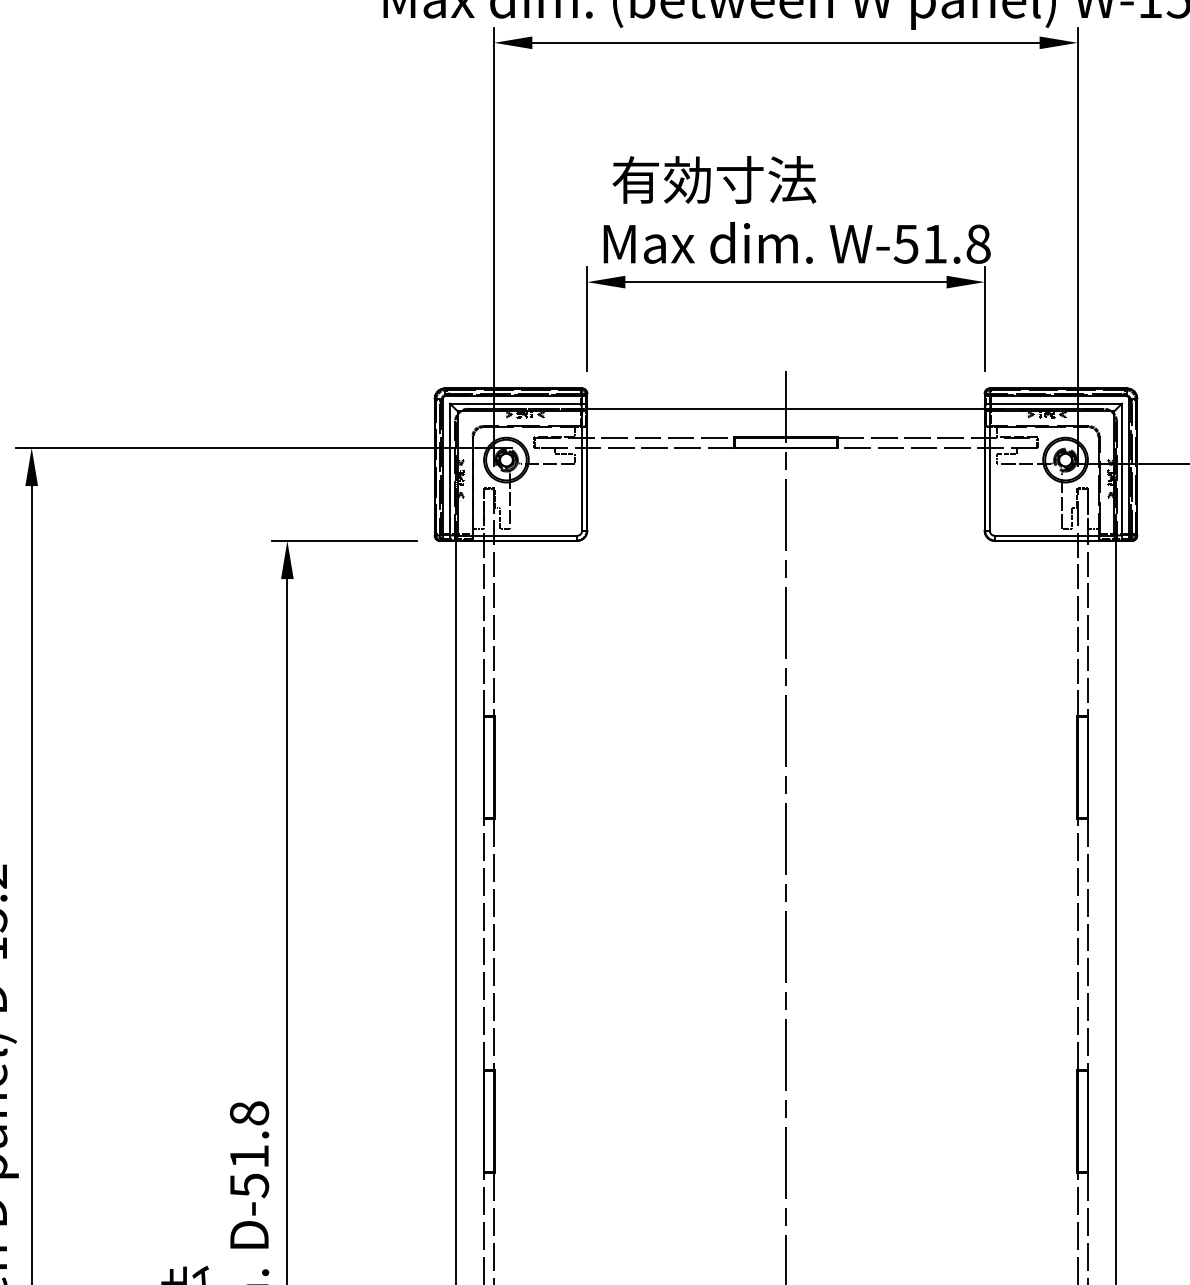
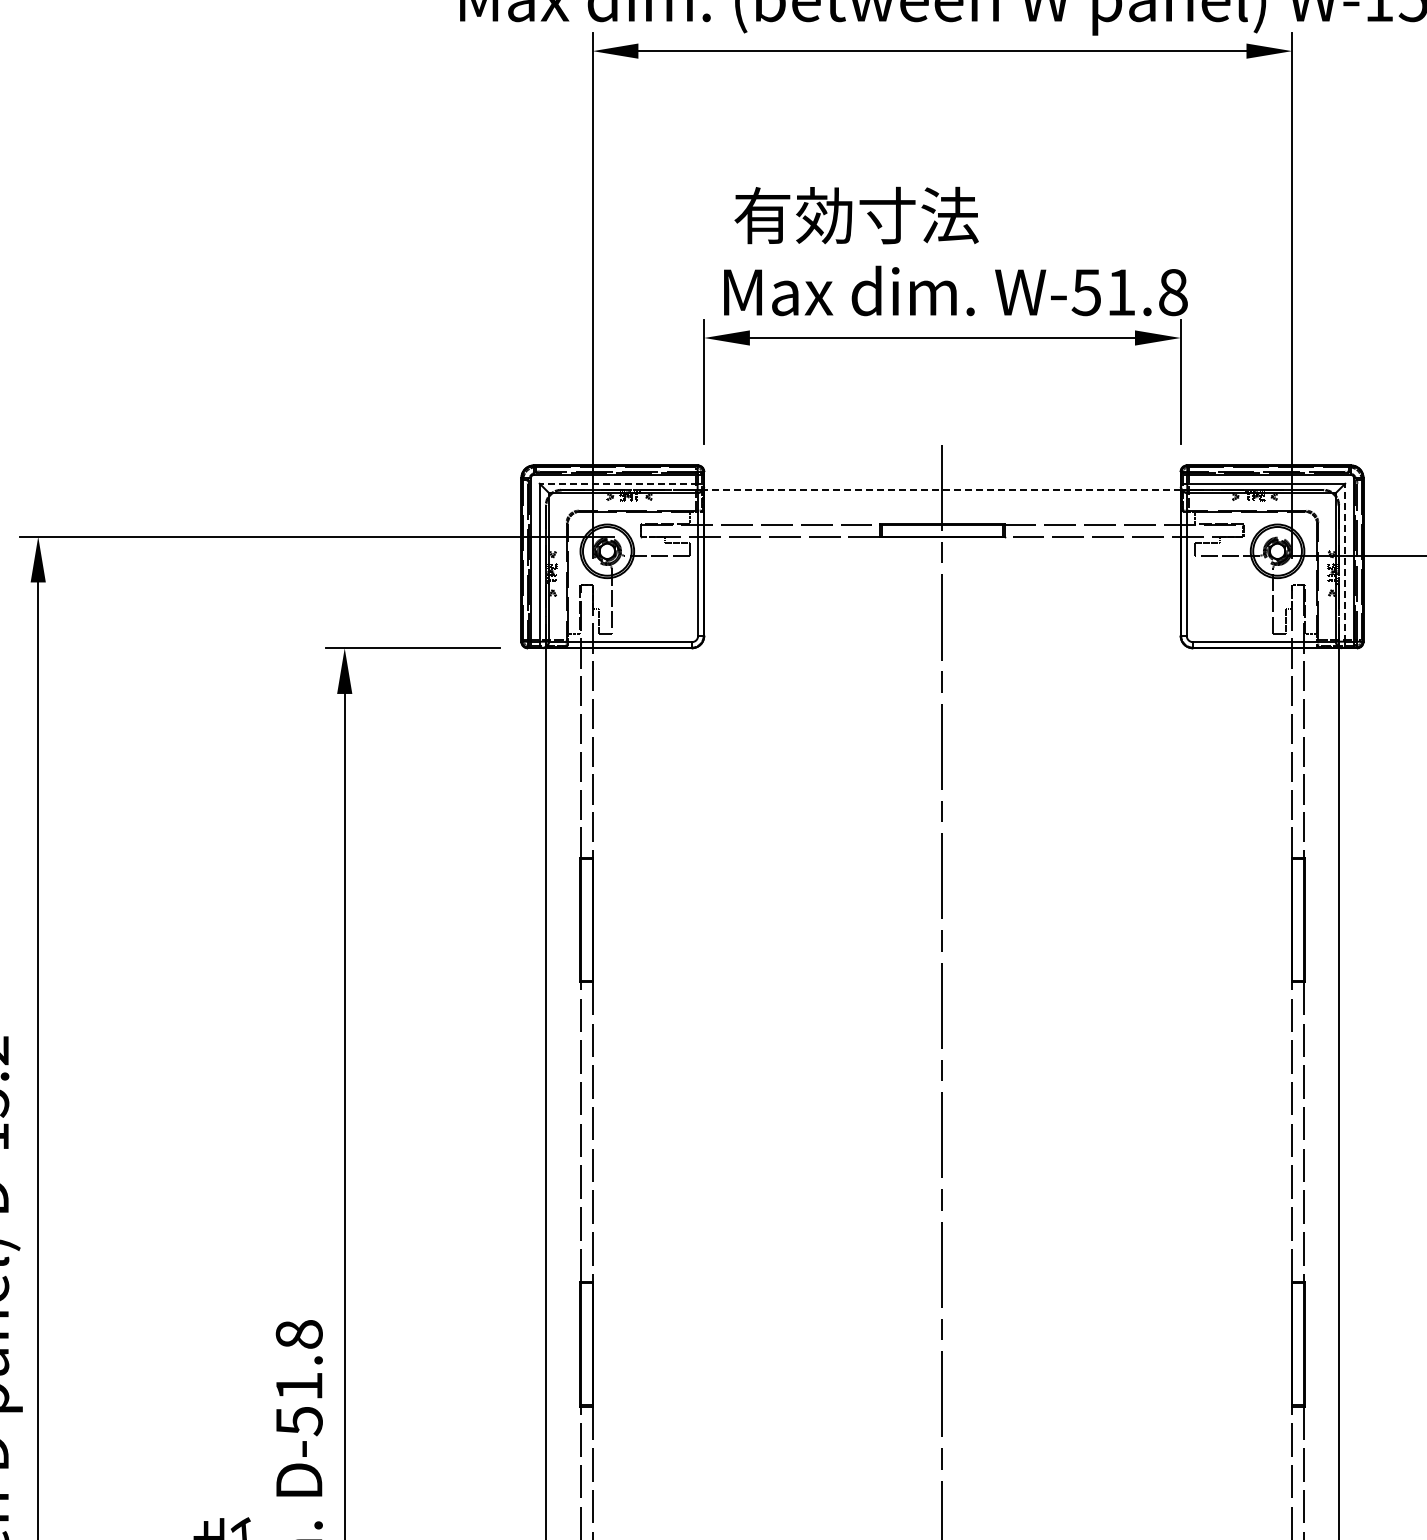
line: (515, 403) -> (618, 483), solid -> dashed
line: (785, 409) -> (941, 490), solid -> dashed
line: (1122, 469) -> (1345, 562), solid -> dashed

